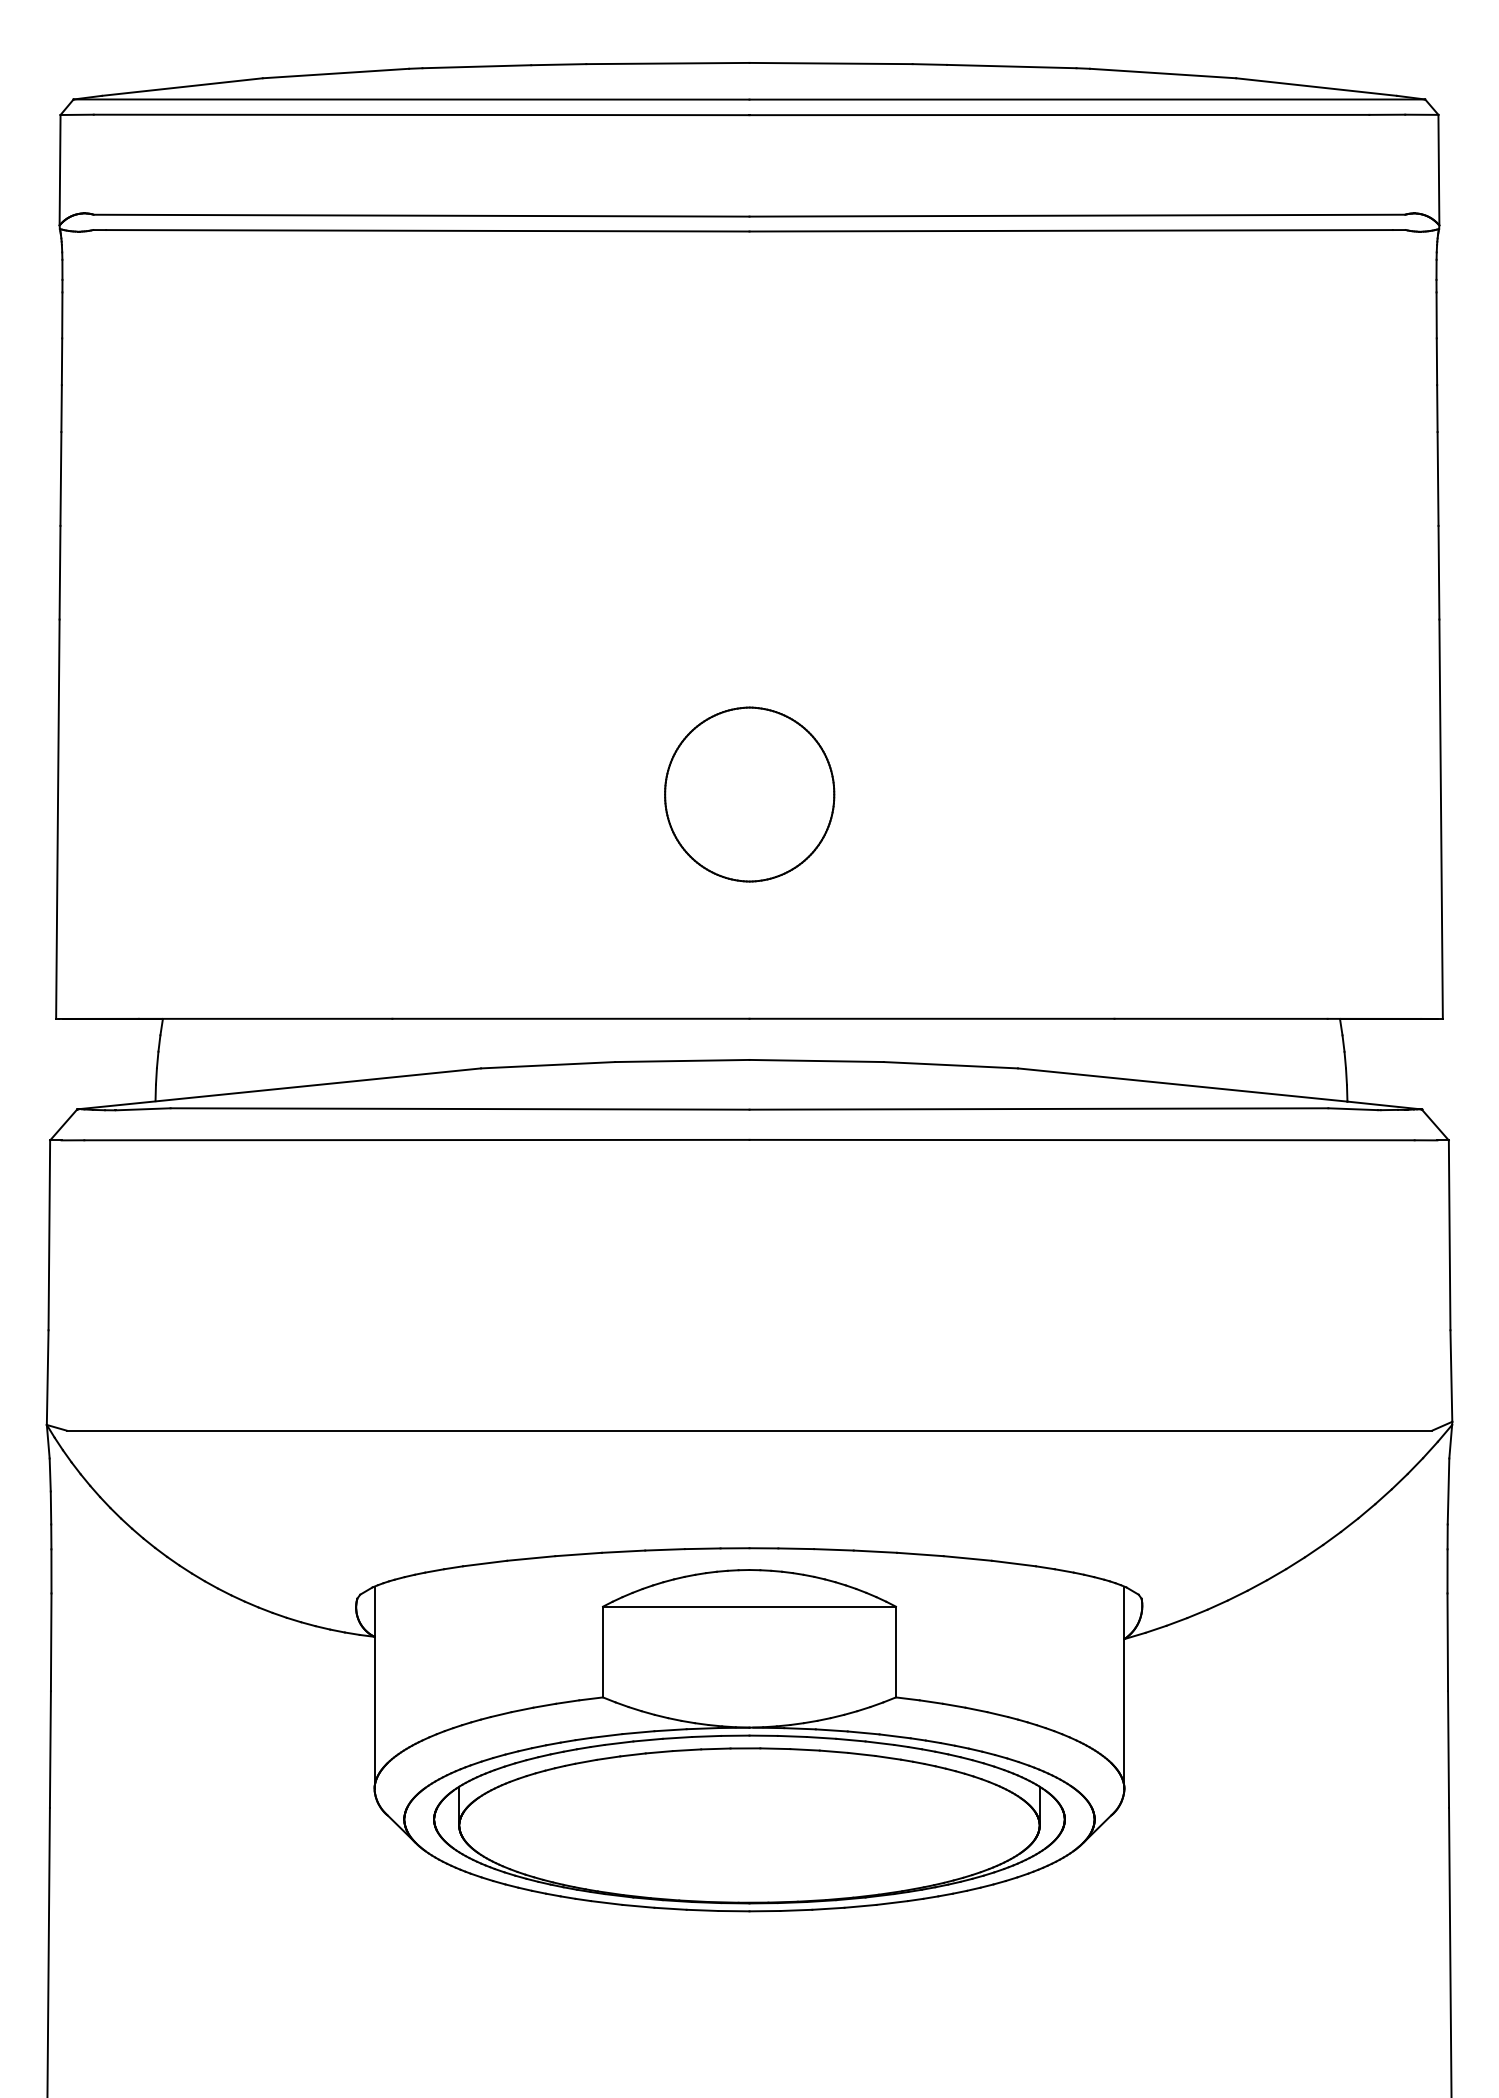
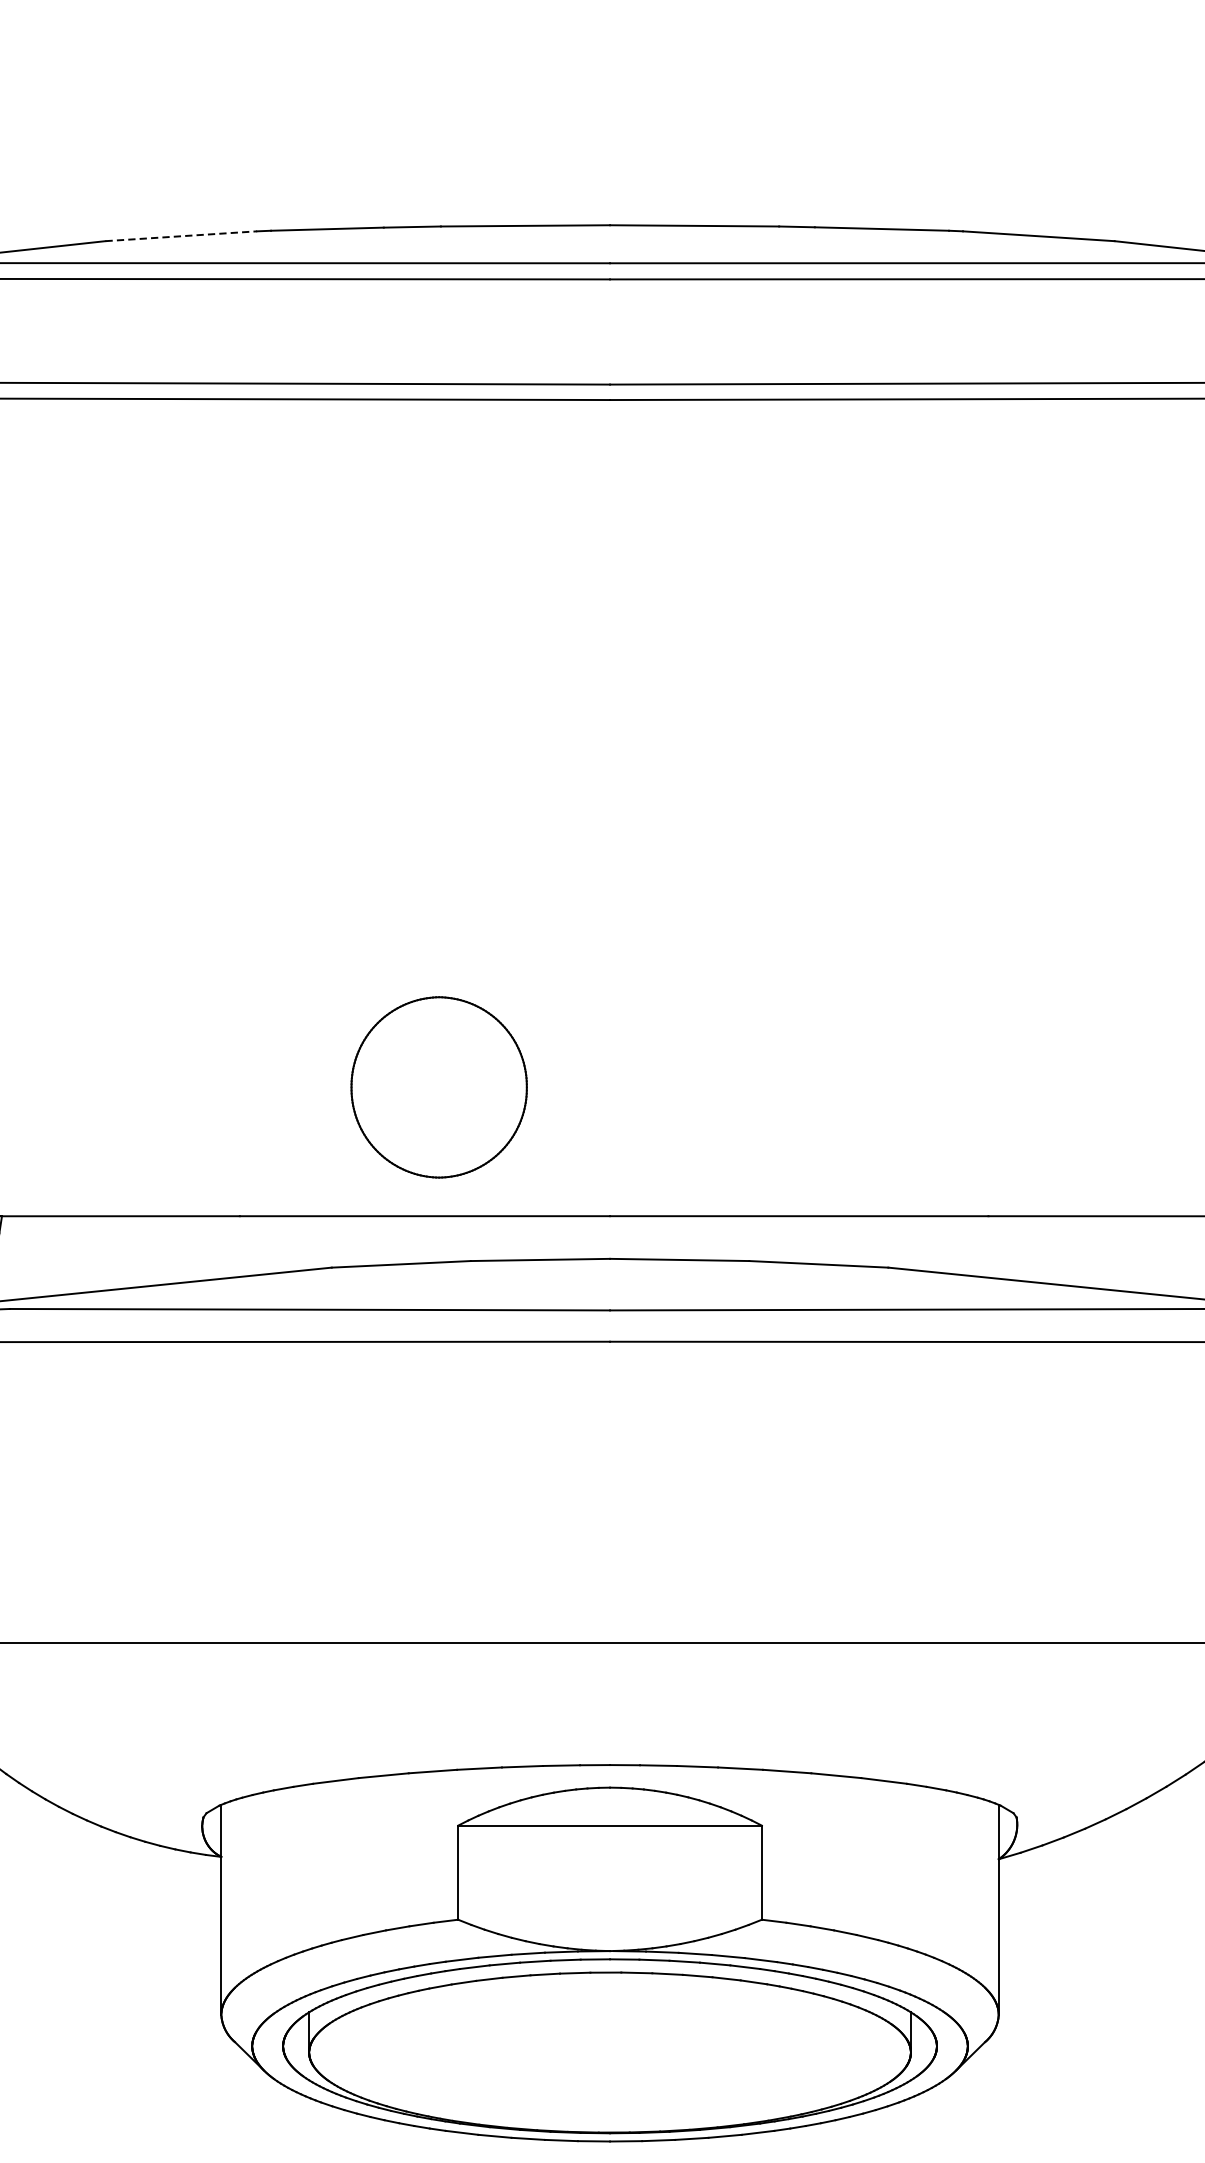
line: (336, 73) -> (181, 236), solid -> dashed
part: (749, 794) -> (439, 1087), moved

